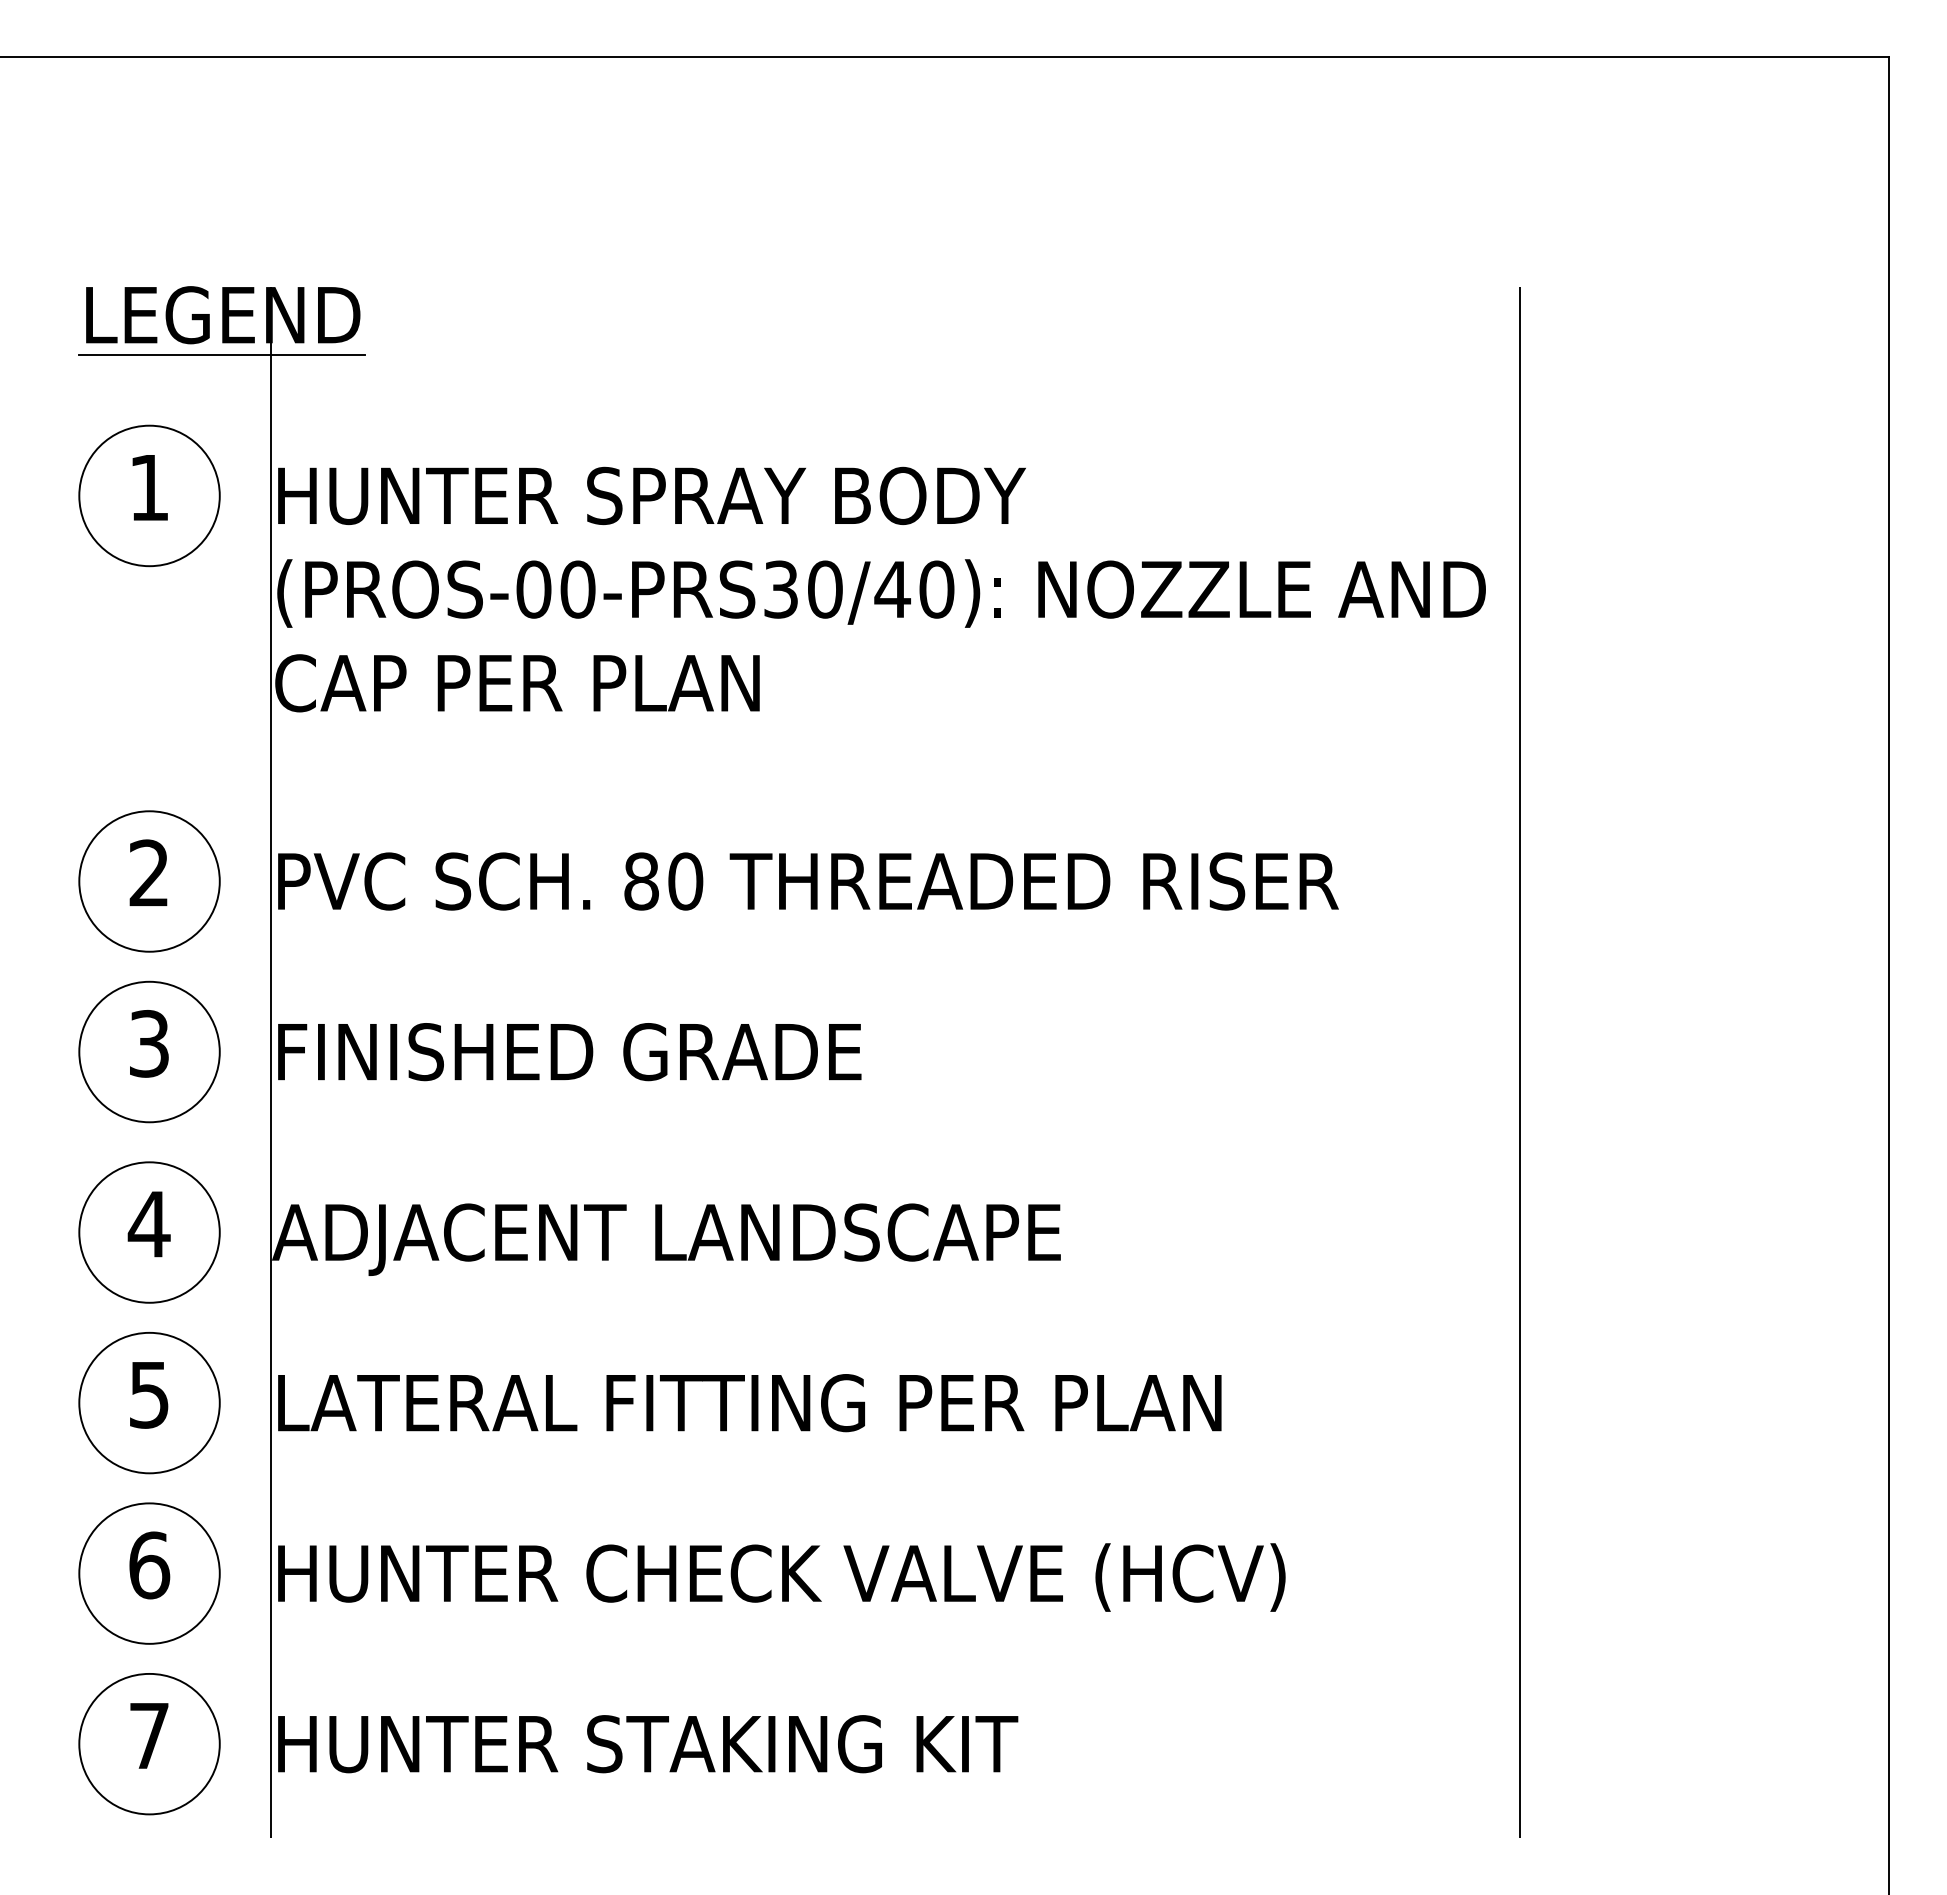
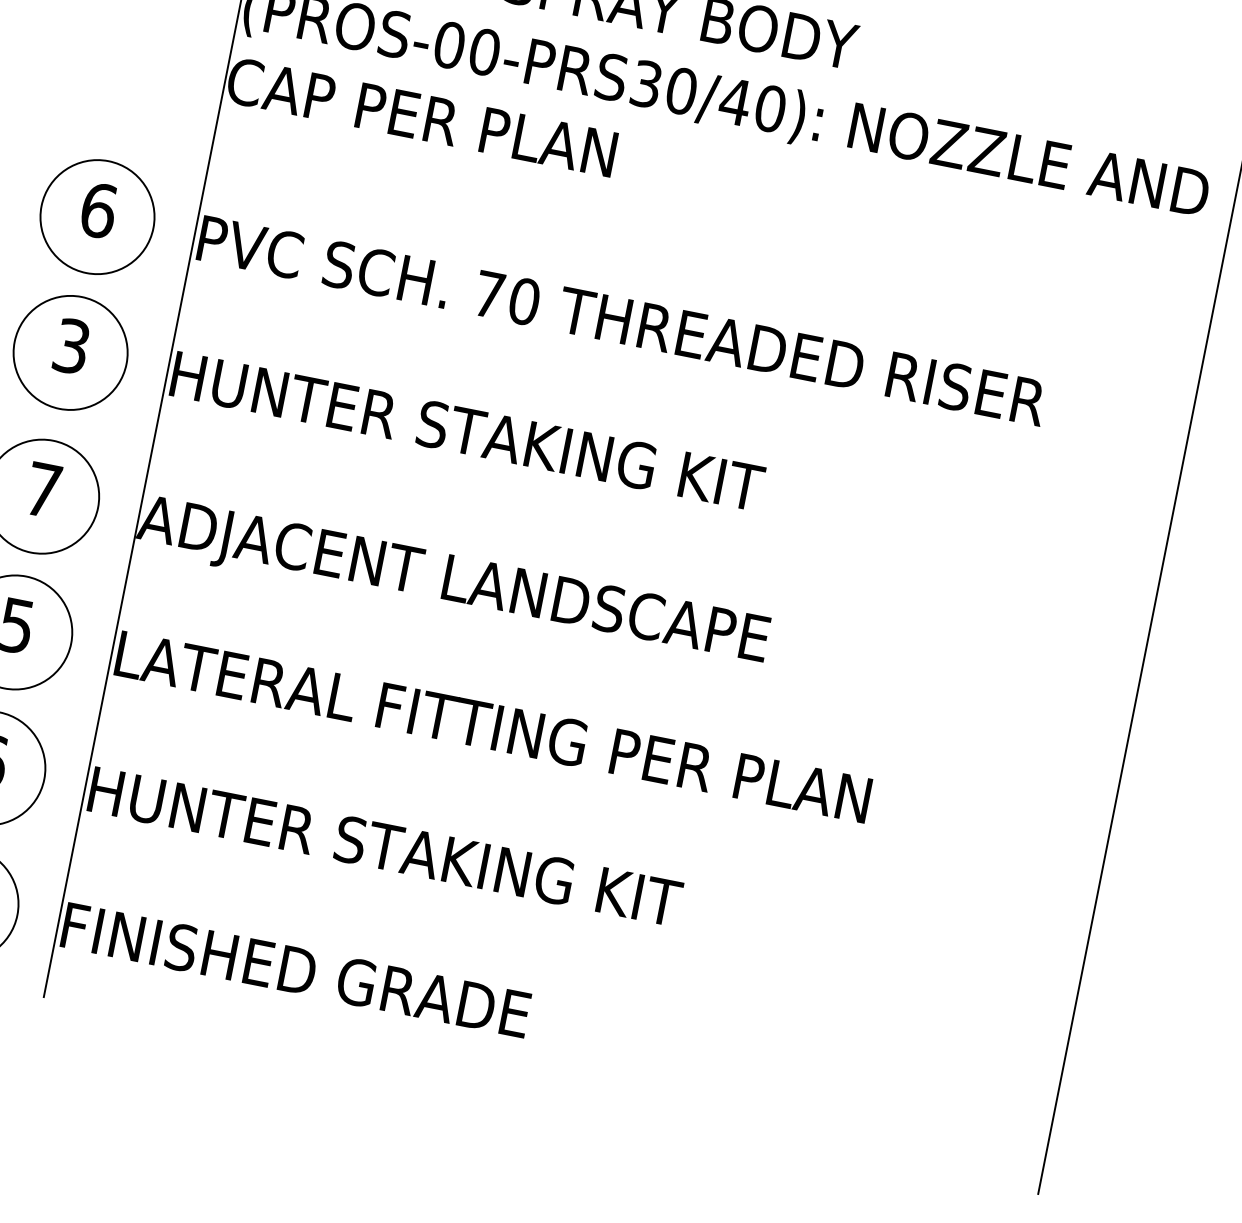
text: (149, 873) -> (98, 210), 2 -> 6
text: (641, 881) -> (489, 294), 80 -> 70
text: (651, 1052) -> (470, 432), FINISHED GRADE -> HUNTER STAKING KIT
text: (148, 1224) -> (42, 490), 4 -> 7
text: (935, 1577) -> (613, 895), HUNTER CHECK VALVE (HCV) -> HUNTER STAKING KIT
text: (651, 1744) -> (361, 983), HUNTER STAKING KIT -> FINISHED GRADE

